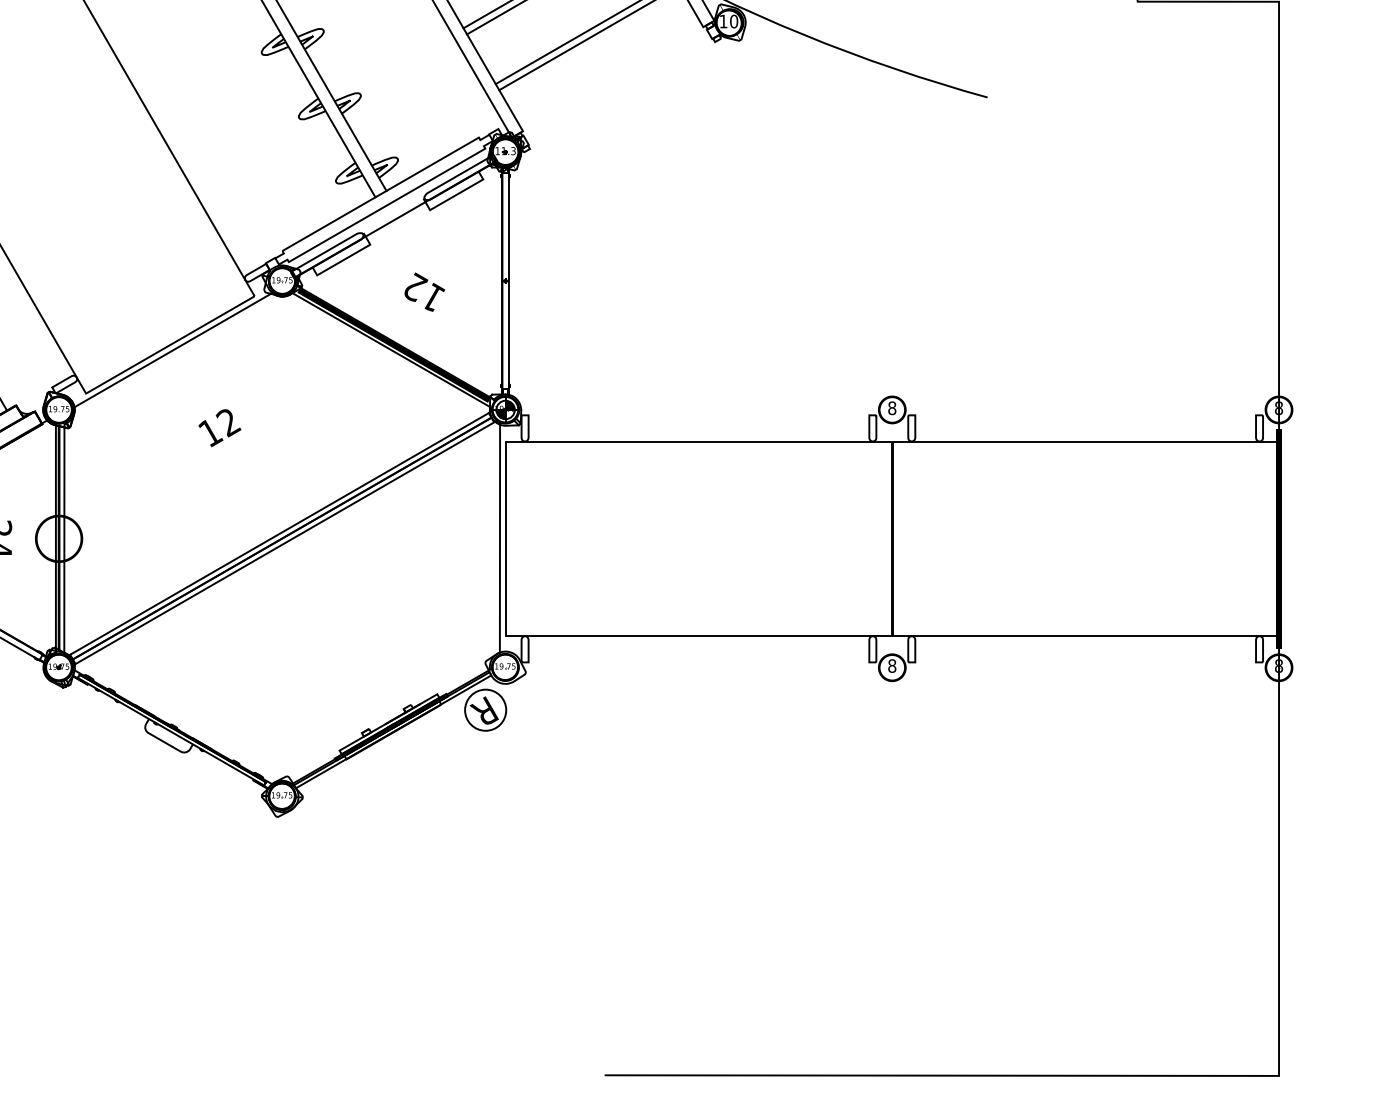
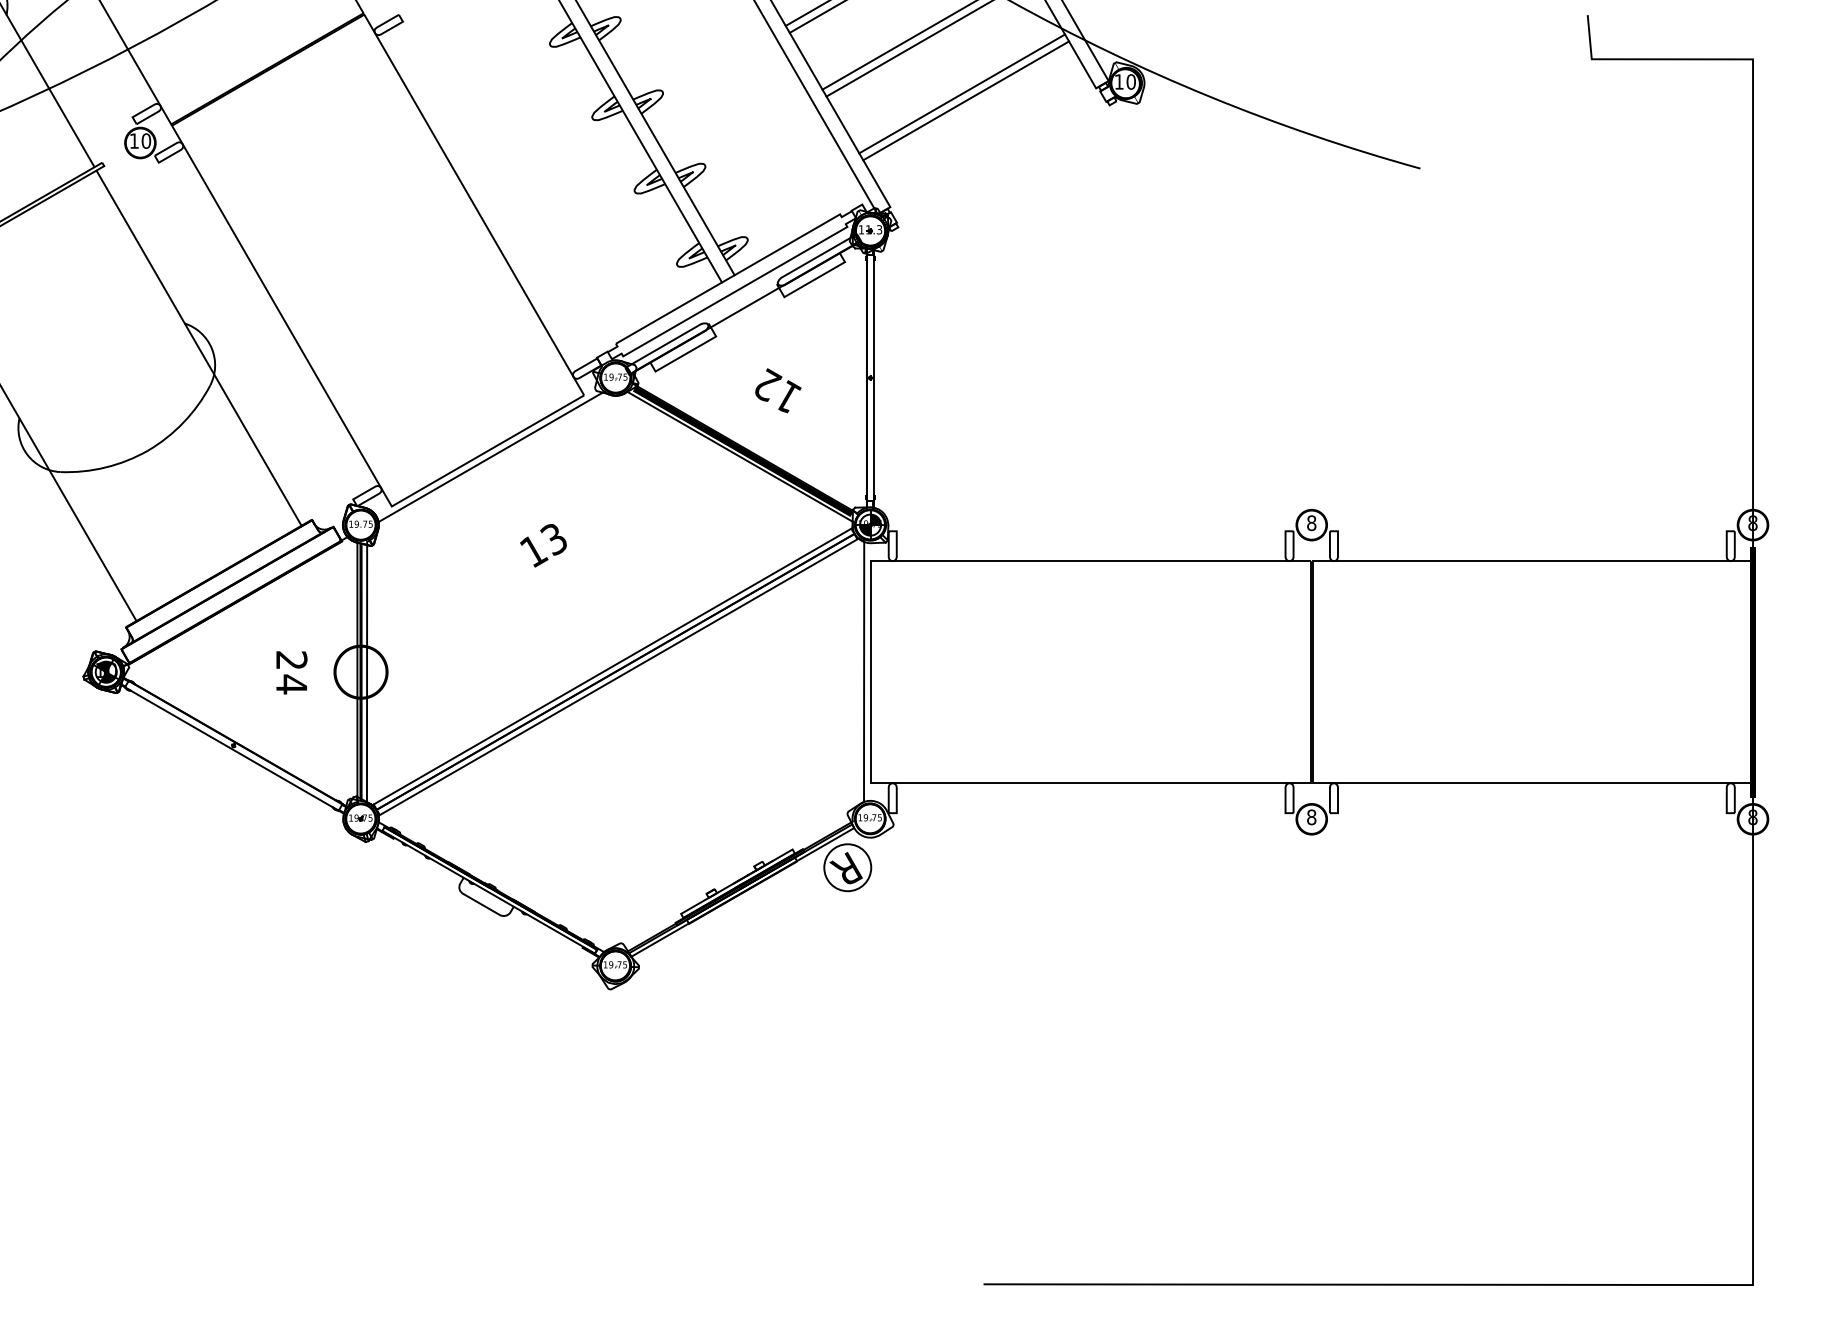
text: (227, 423) -> (553, 540), 12 -> 13

